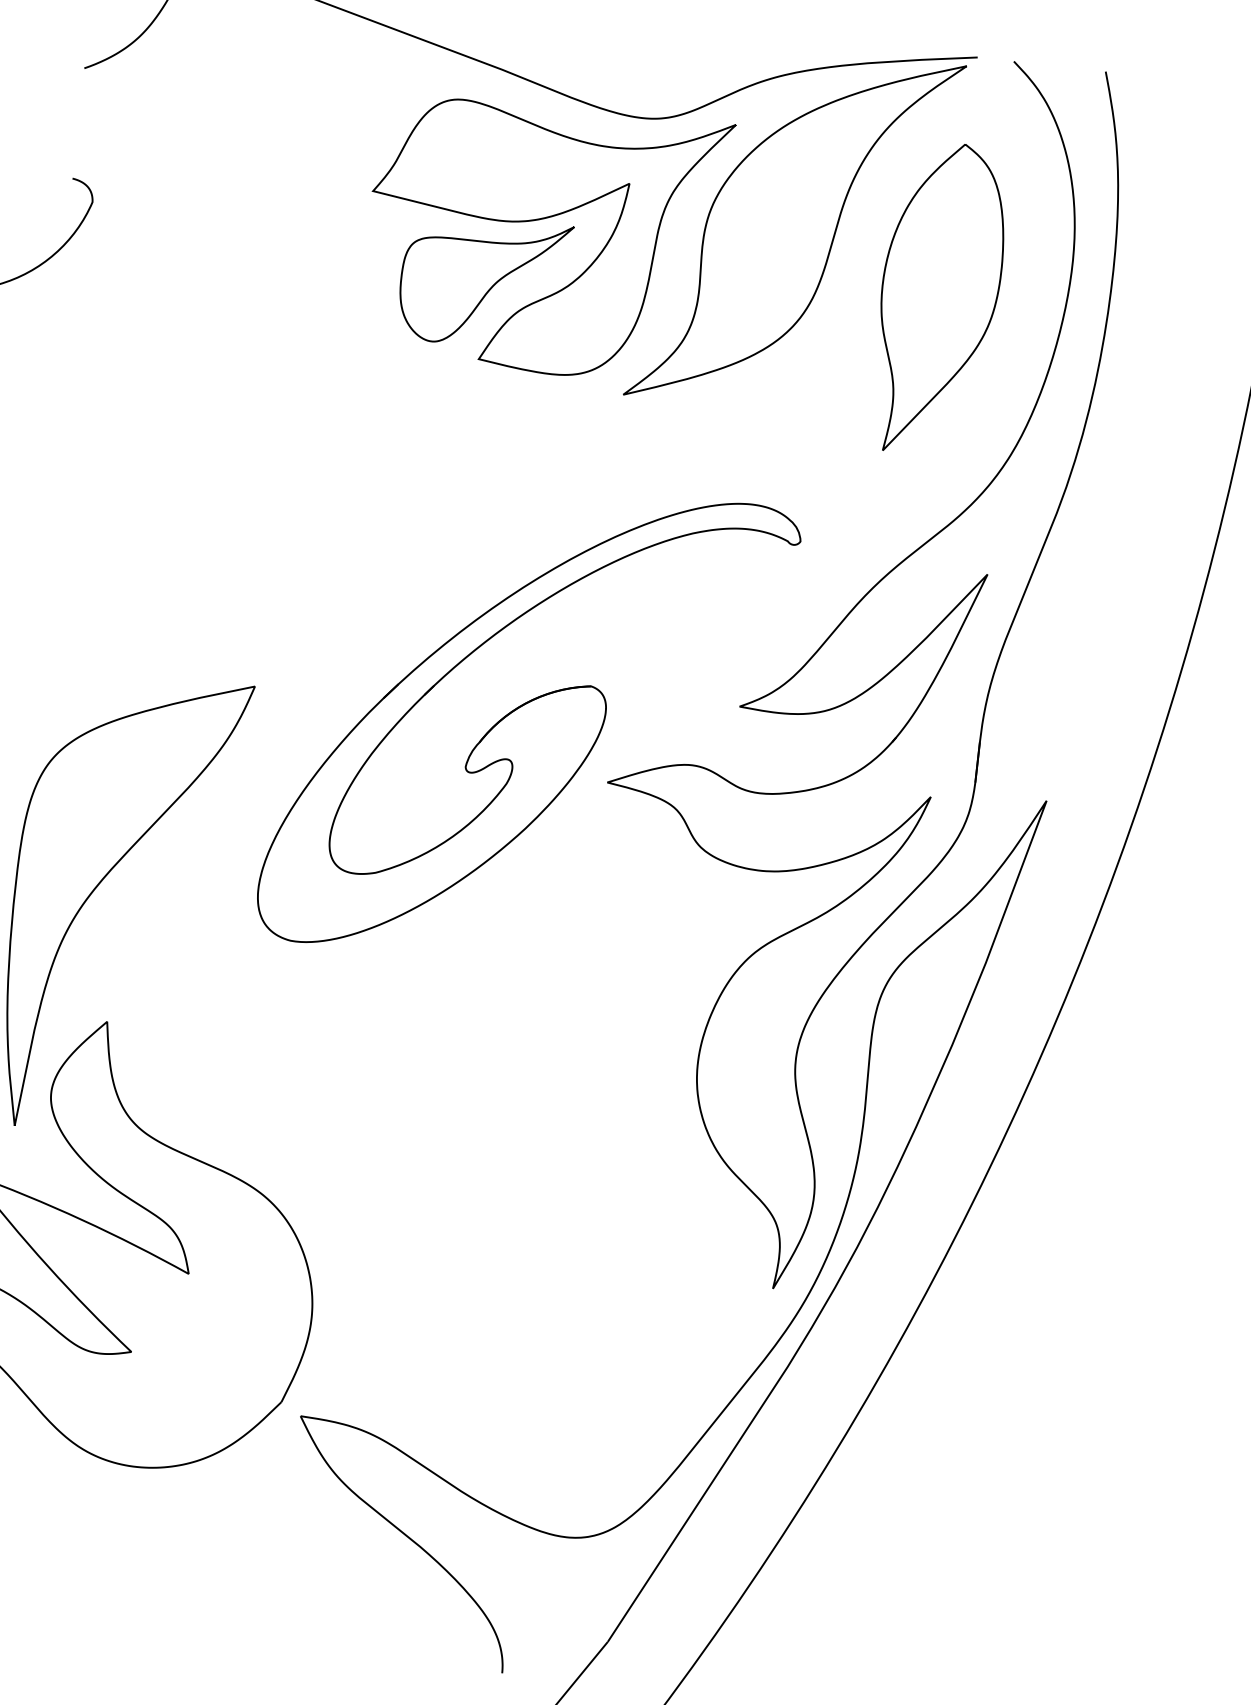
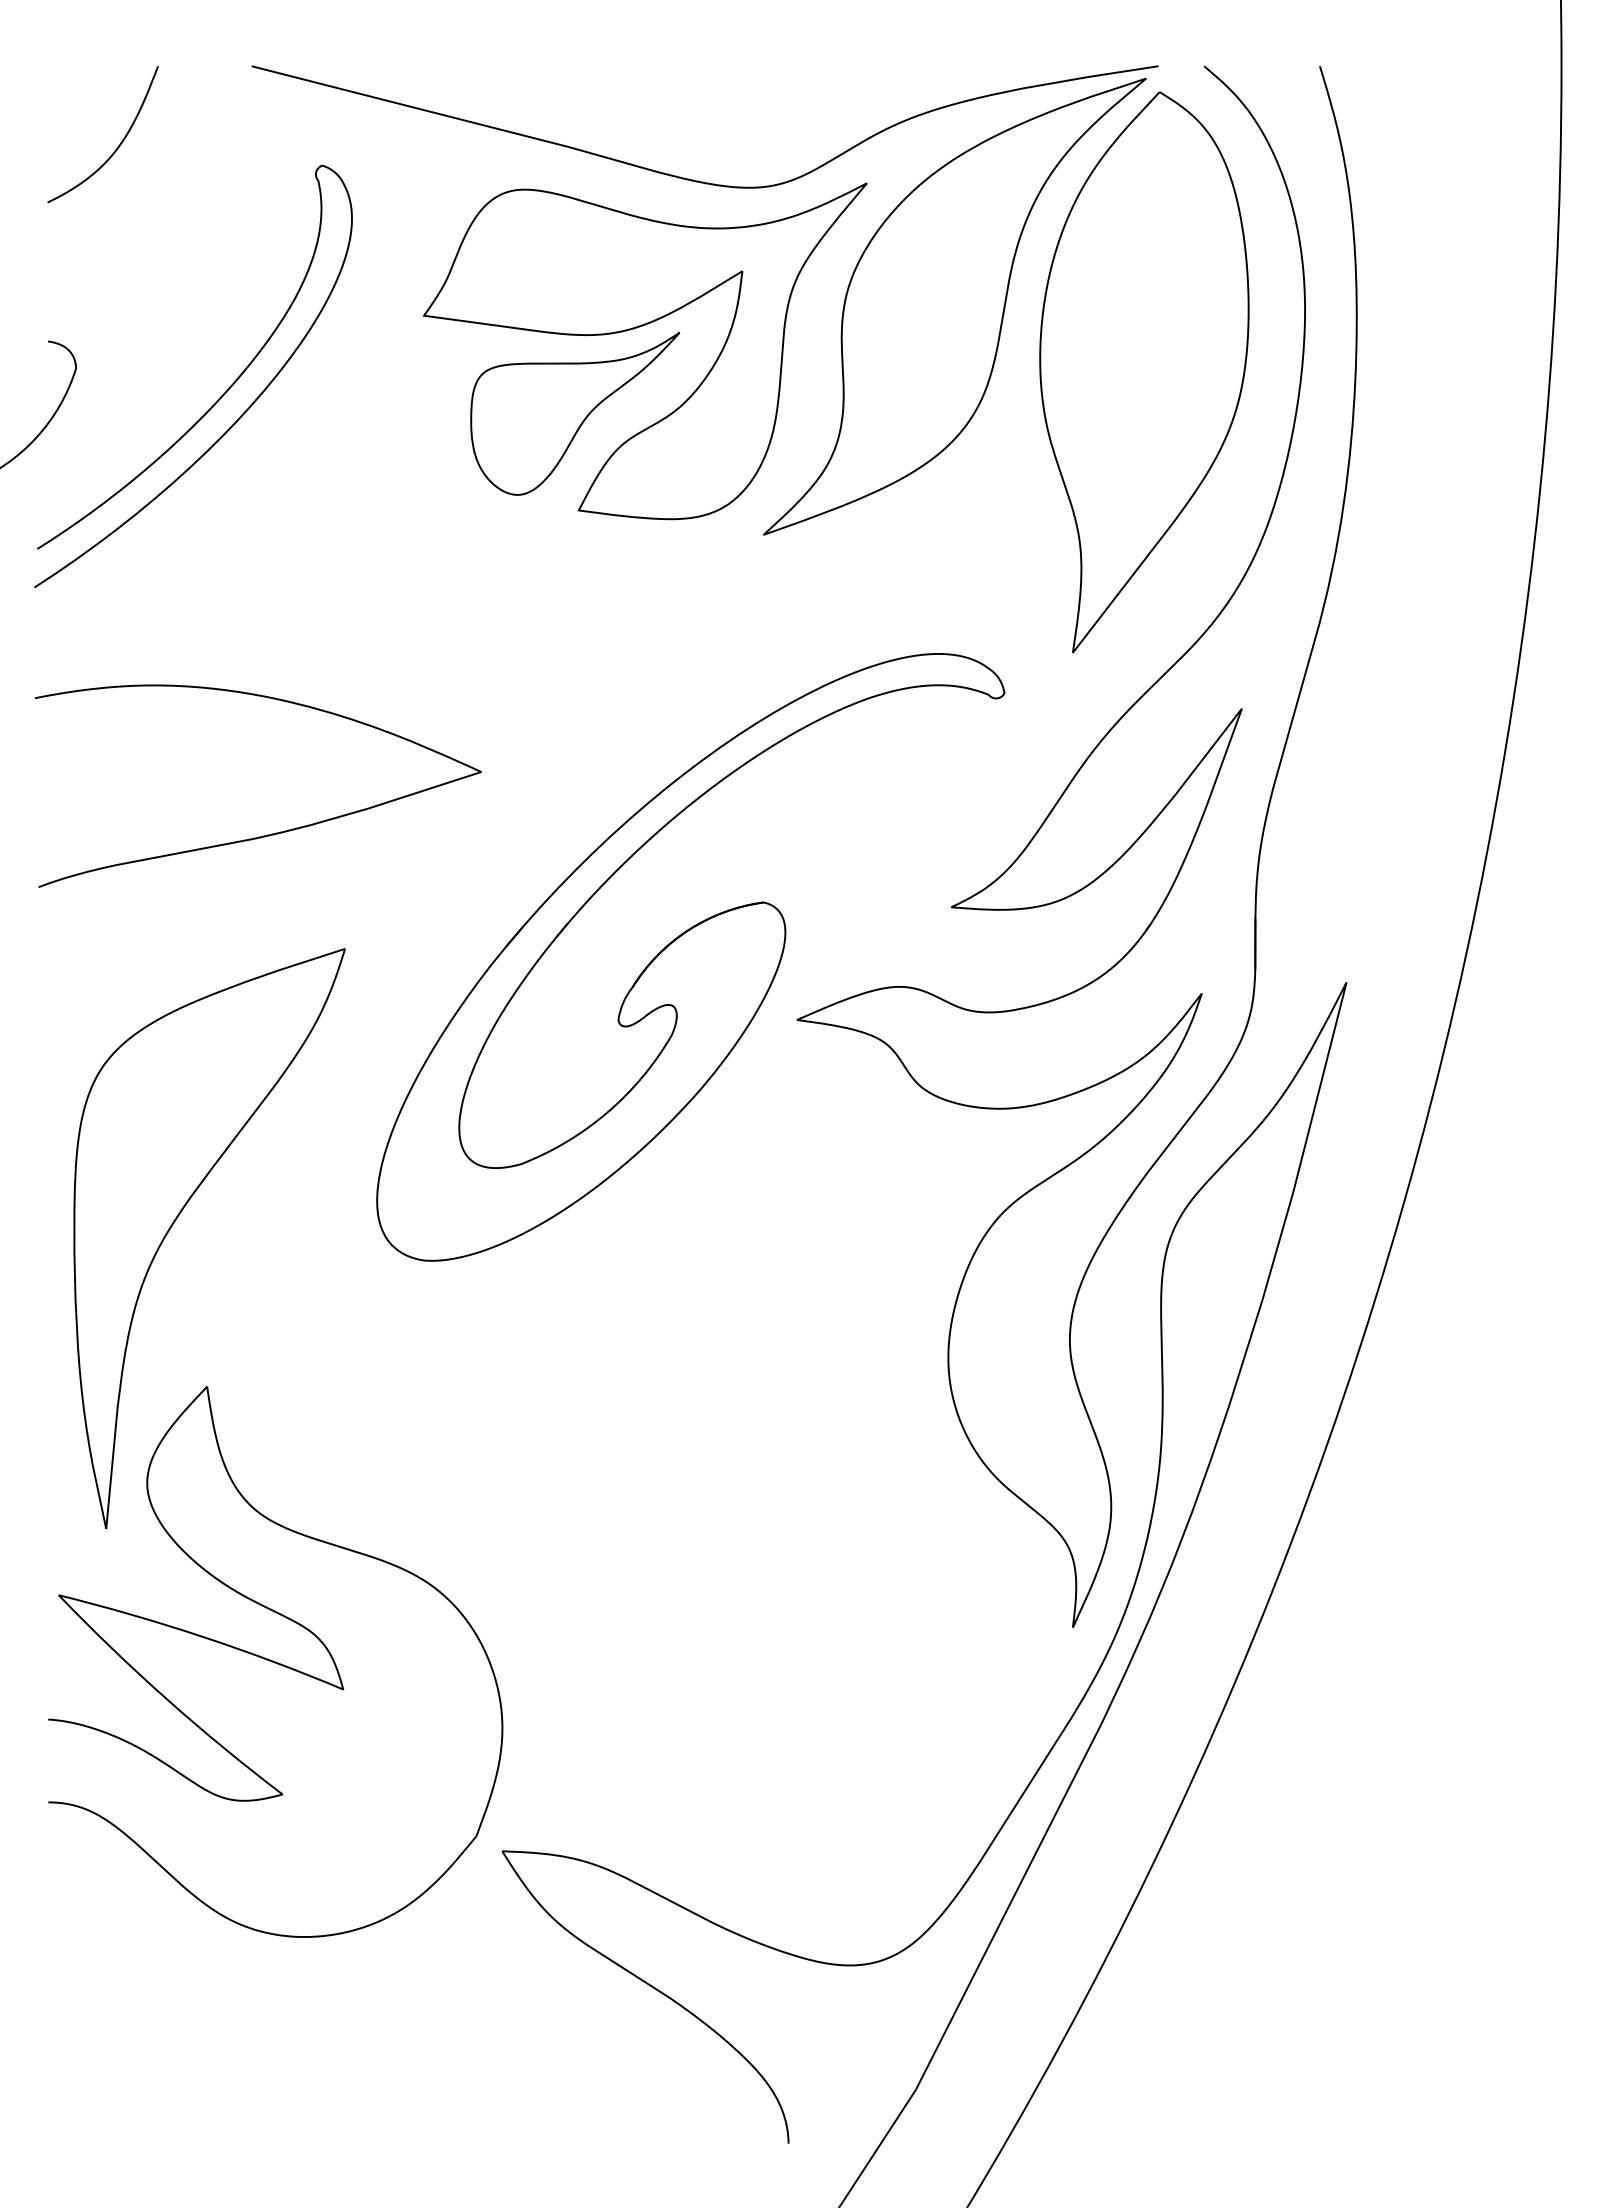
curve: (201, 239) -> (217, 399), added
part: (939, 299) -> (1144, 372), size x1.43
curve: (206, 588) -> (271, 833), added

